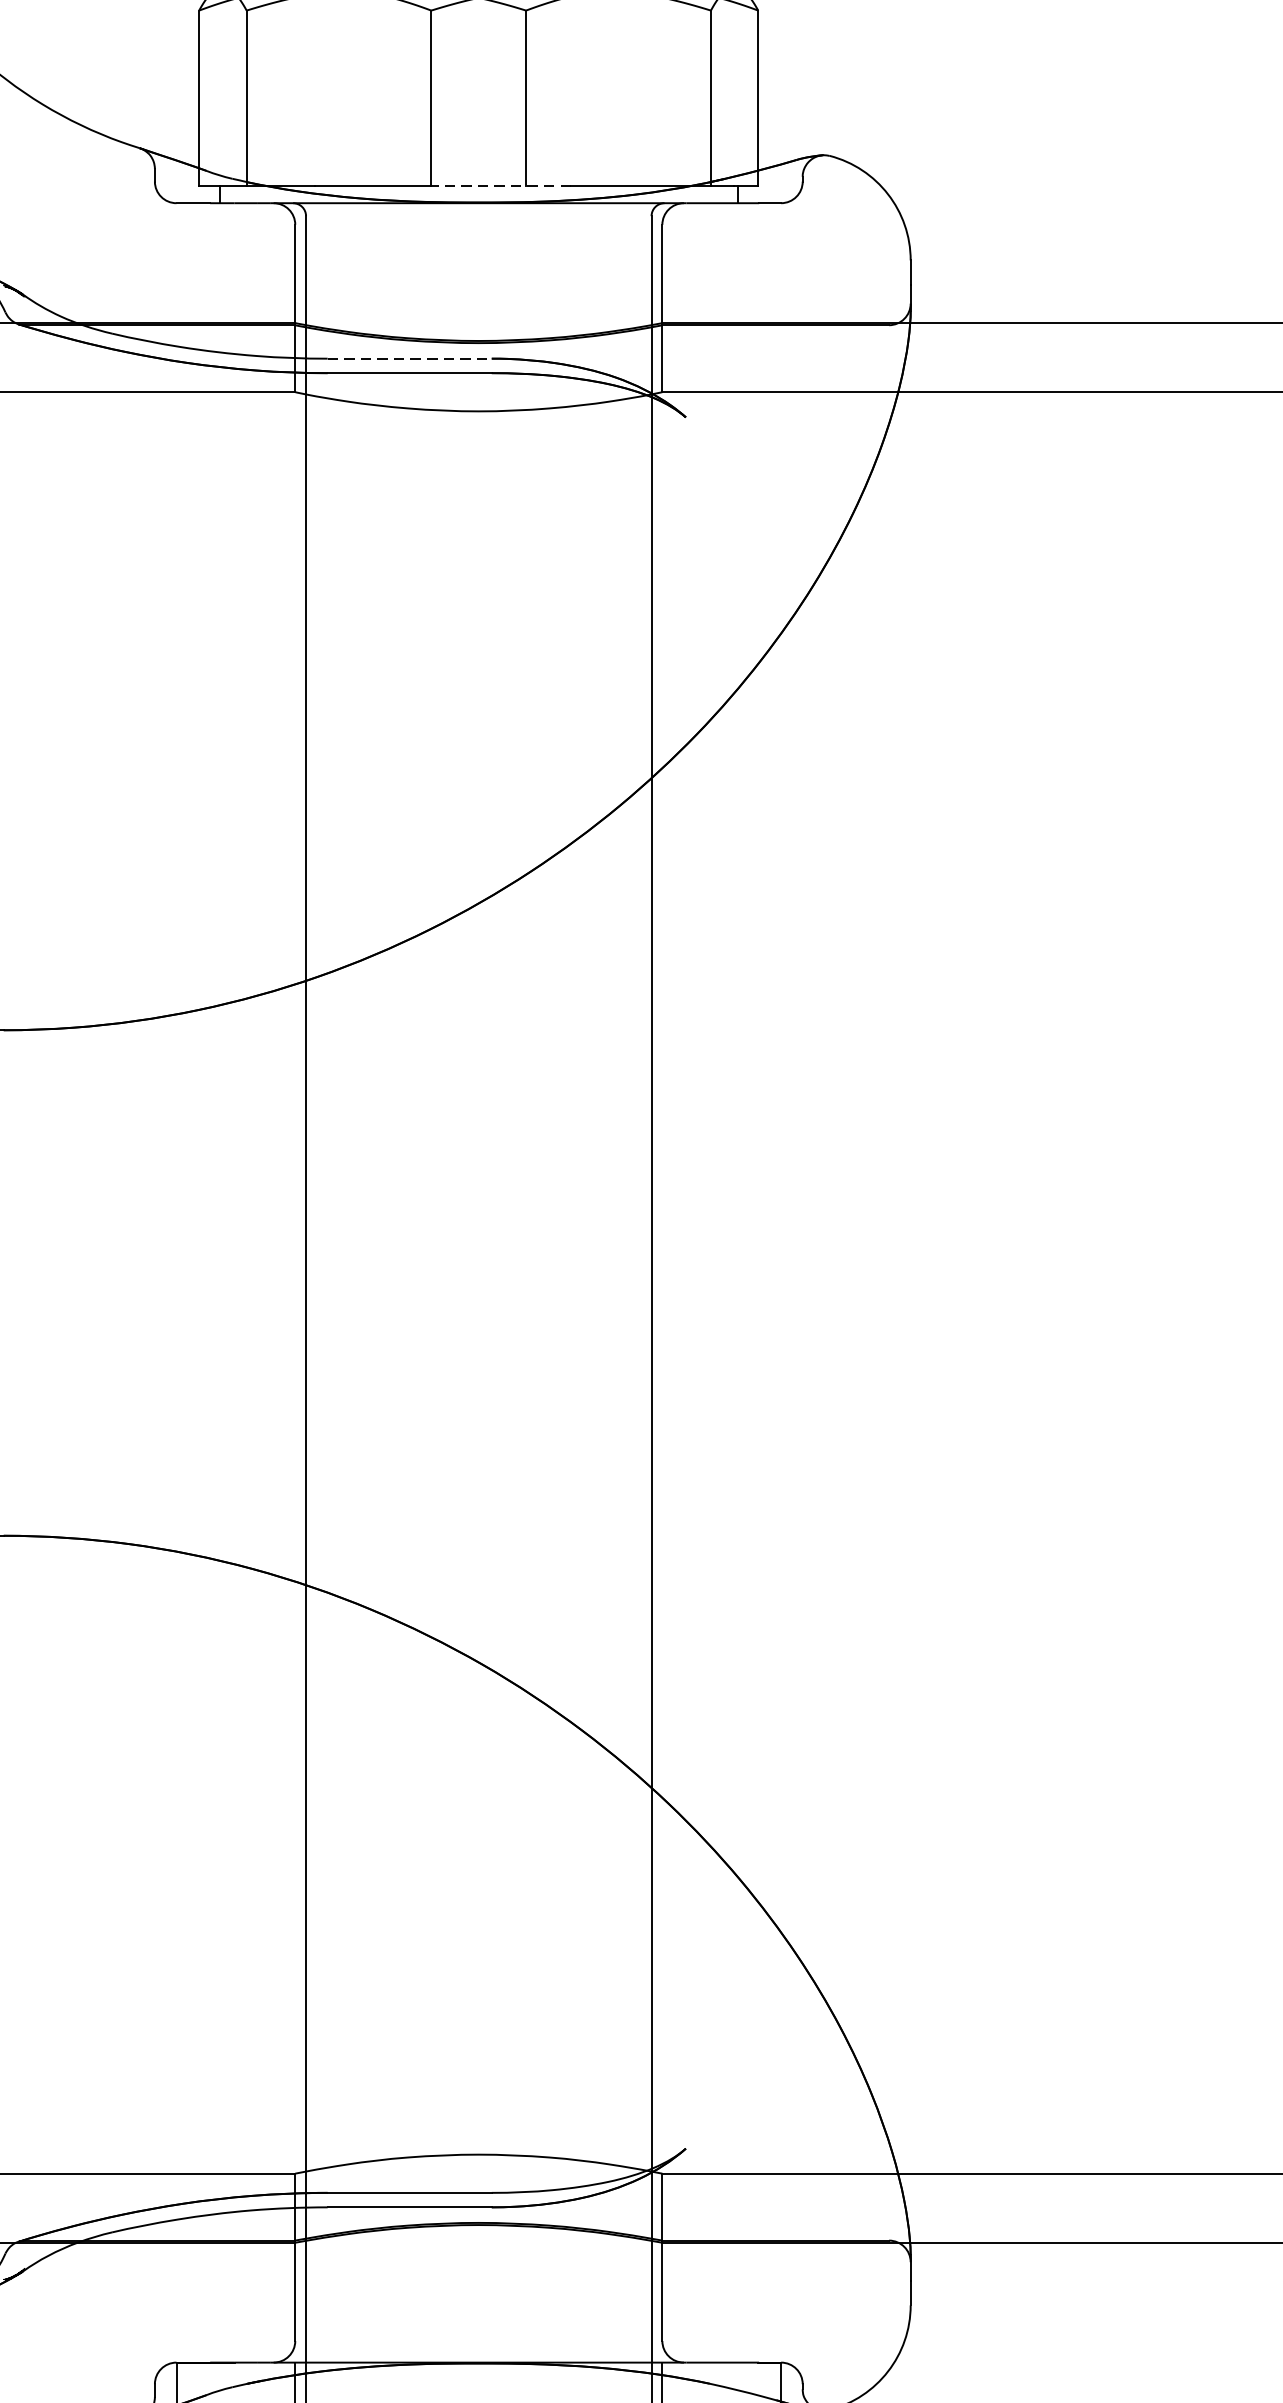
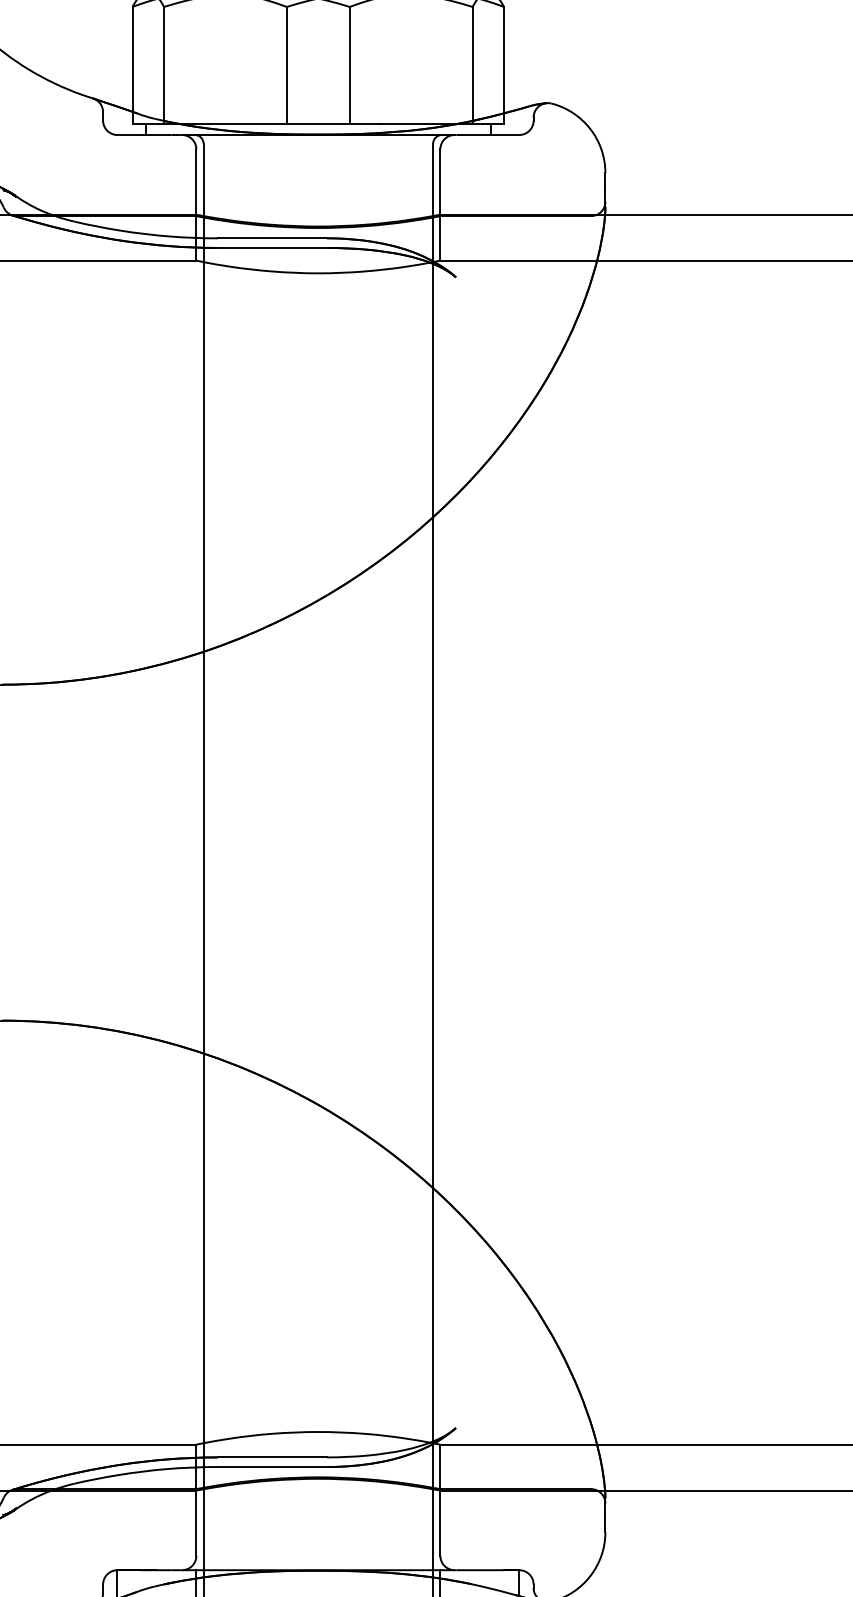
line: (500, 185) -> (332, 123), dashed -> solid
line: (409, 358) -> (272, 238), dashed -> solid

